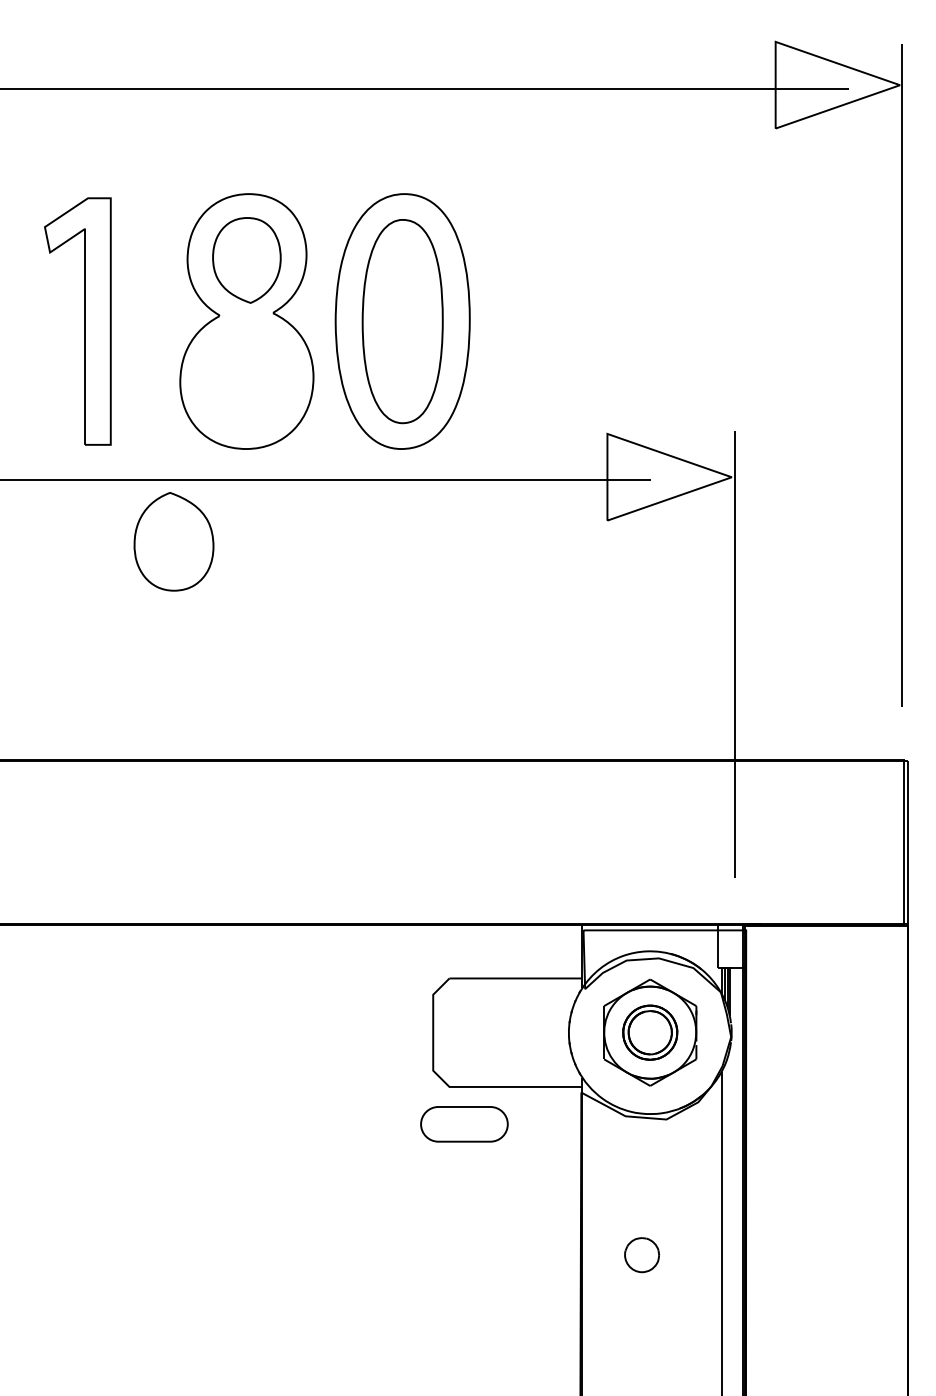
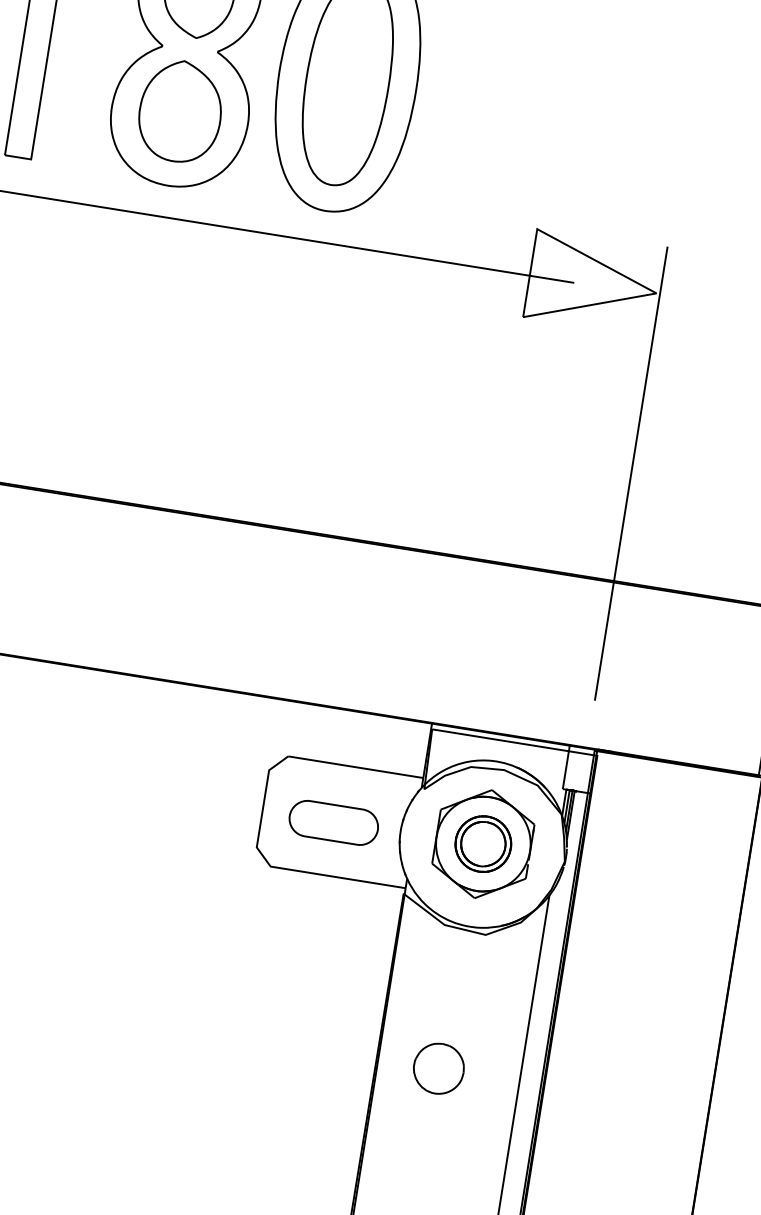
part: (173, 541) -> (180, 111), moved
part: (464, 1124) -> (333, 823), moved
part: (641, 1254) -> (438, 1067), size x1.43

